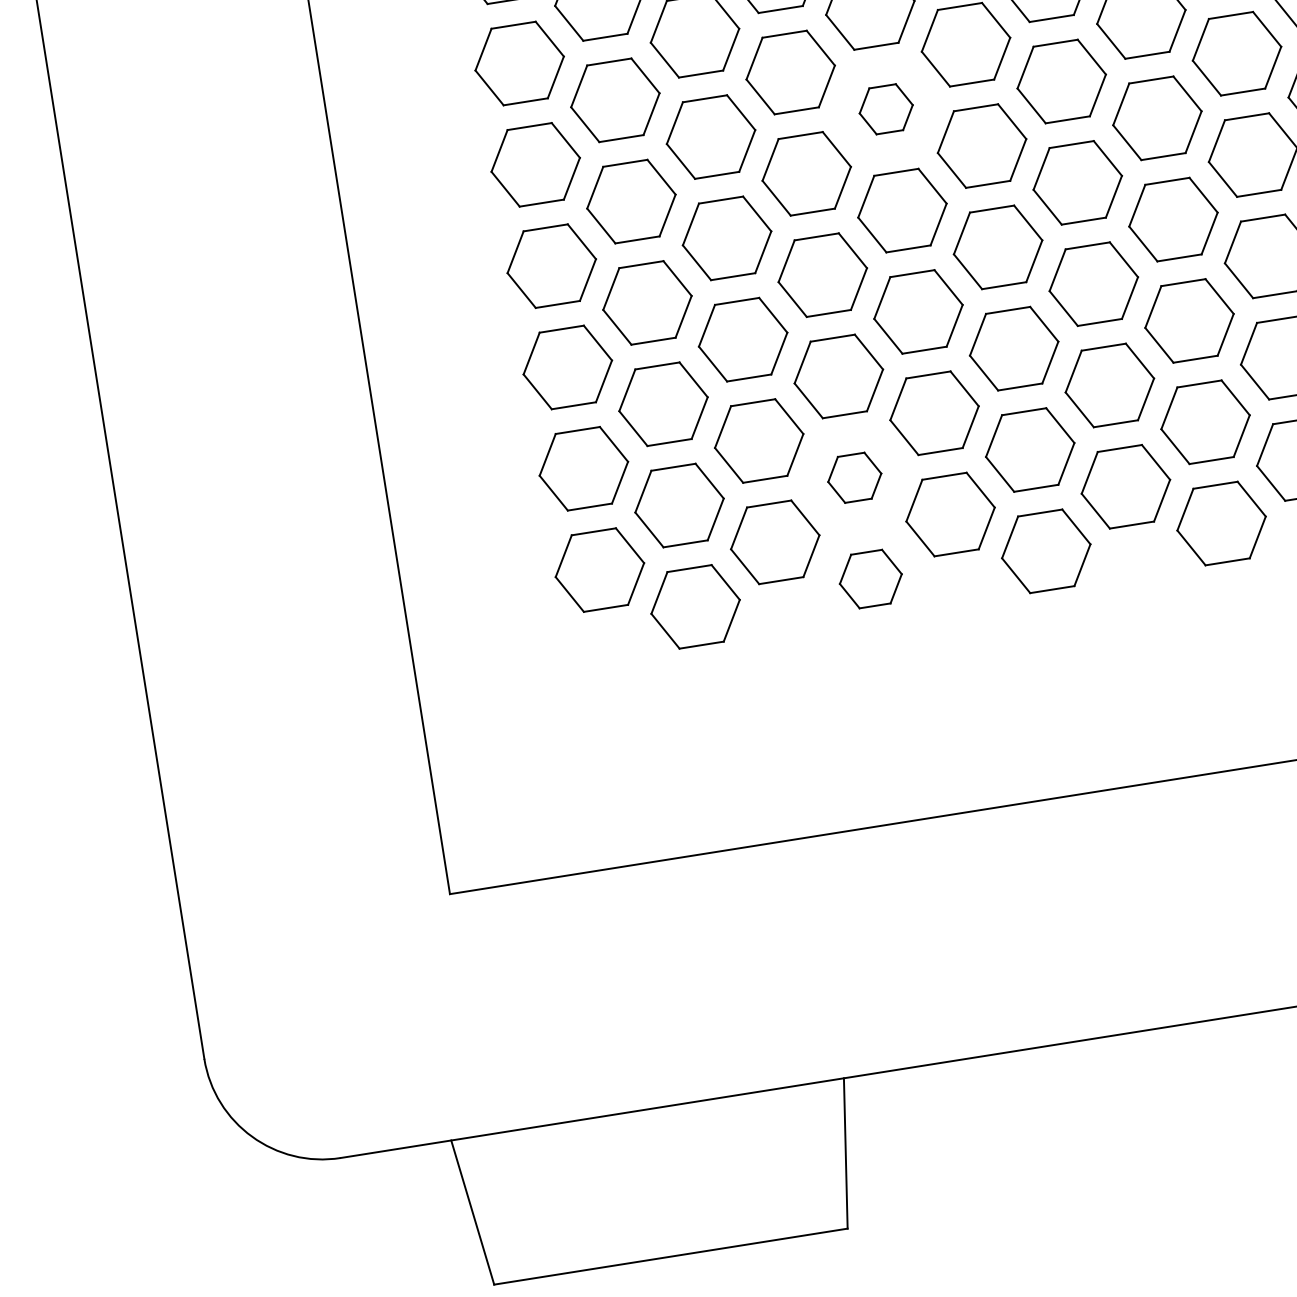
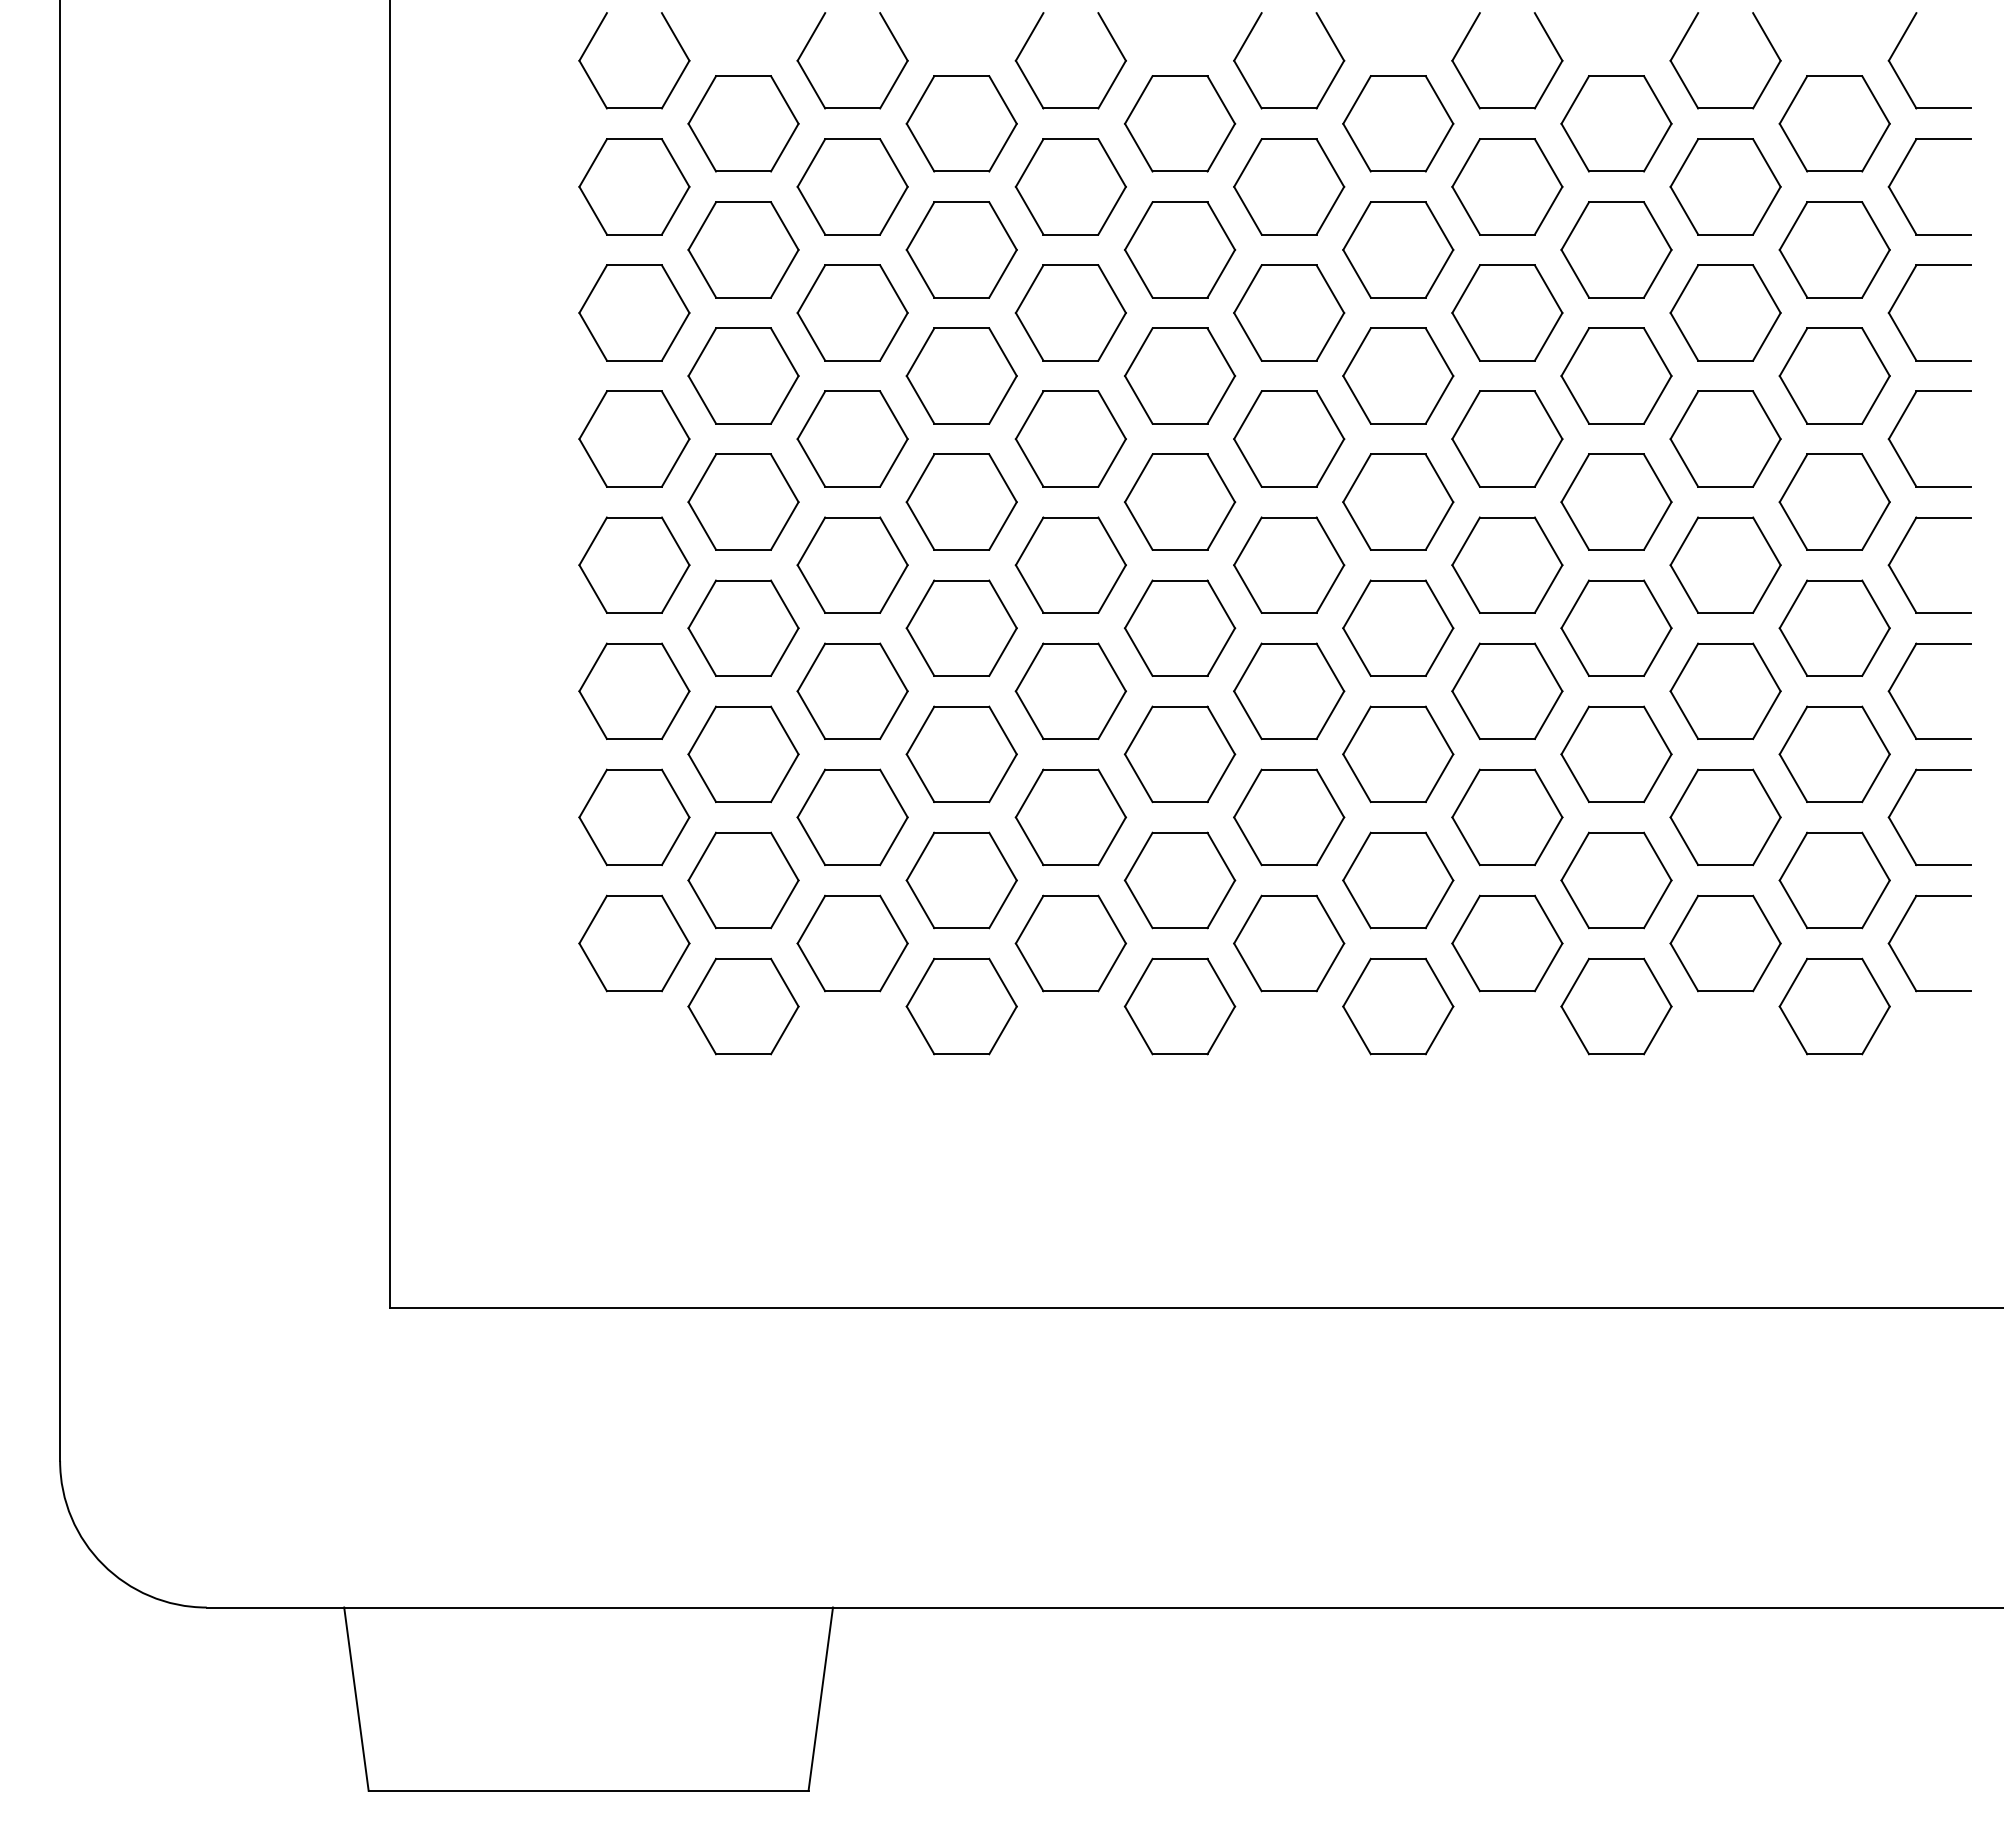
part: (885, 108) -> (1070, 438), size x1.67
part: (854, 477) -> (961, 880), size x1.67
part: (870, 579) -> (961, 1006), size x1.43

